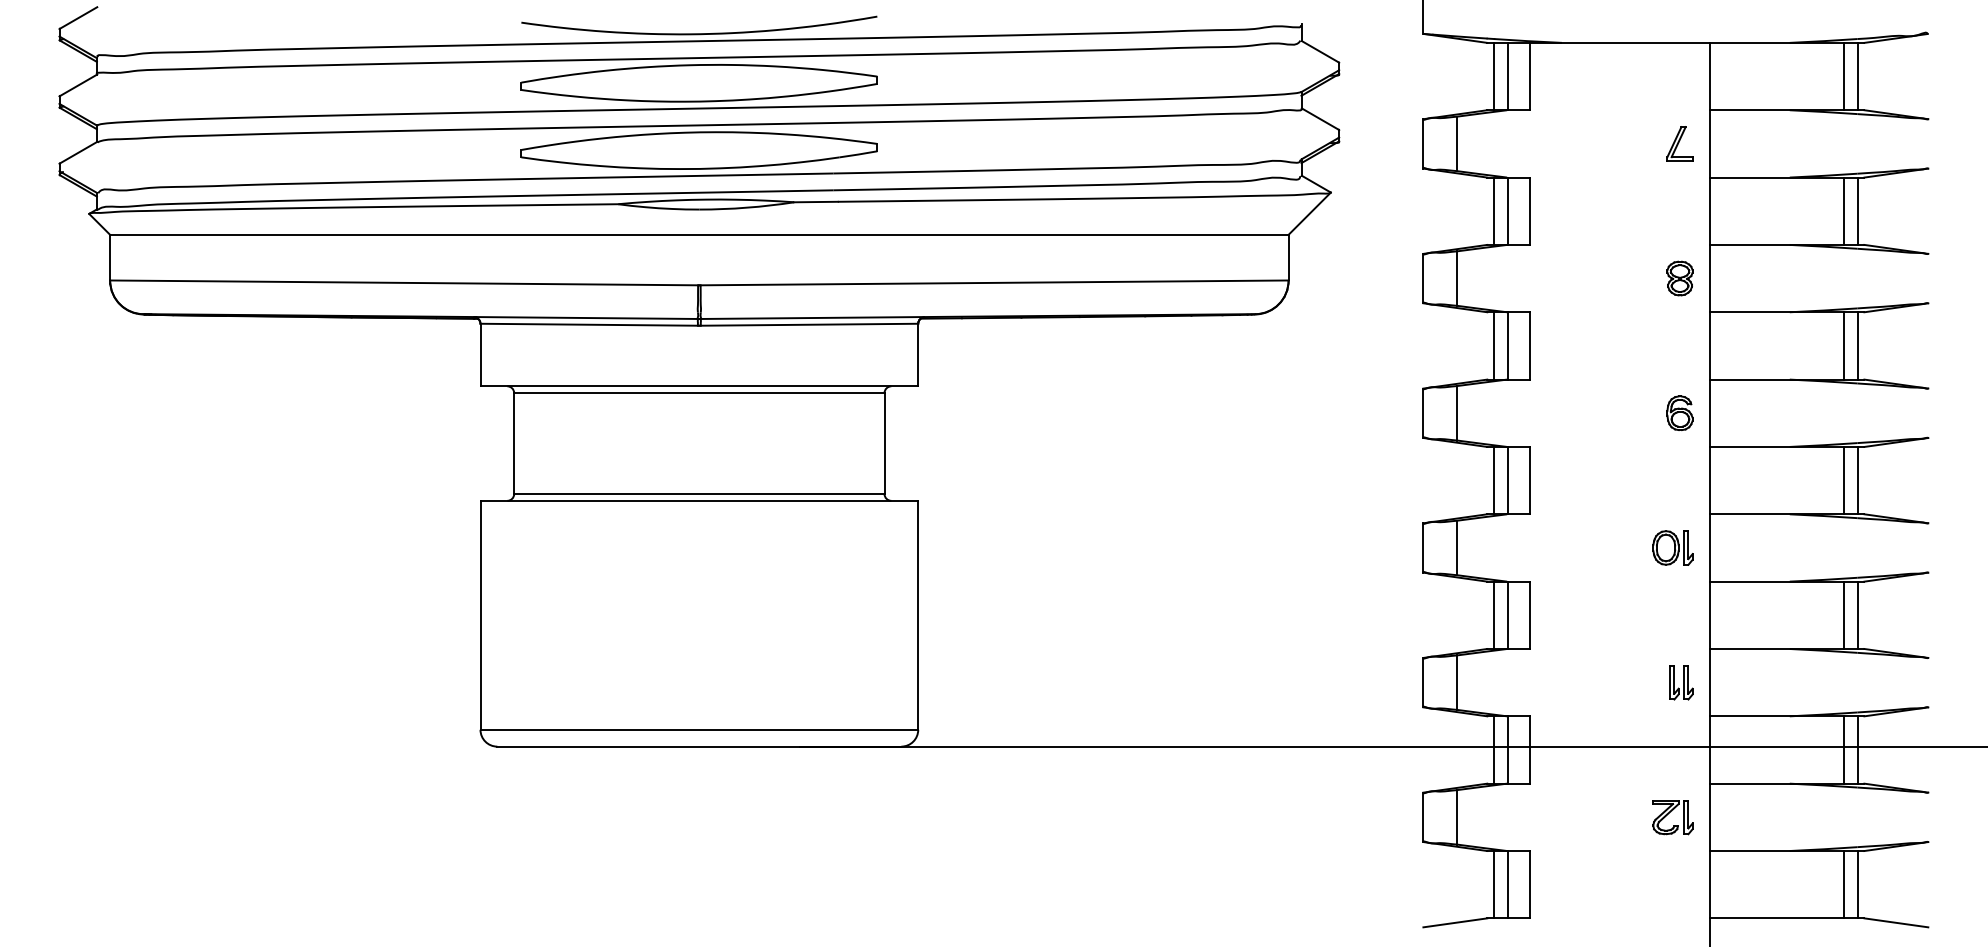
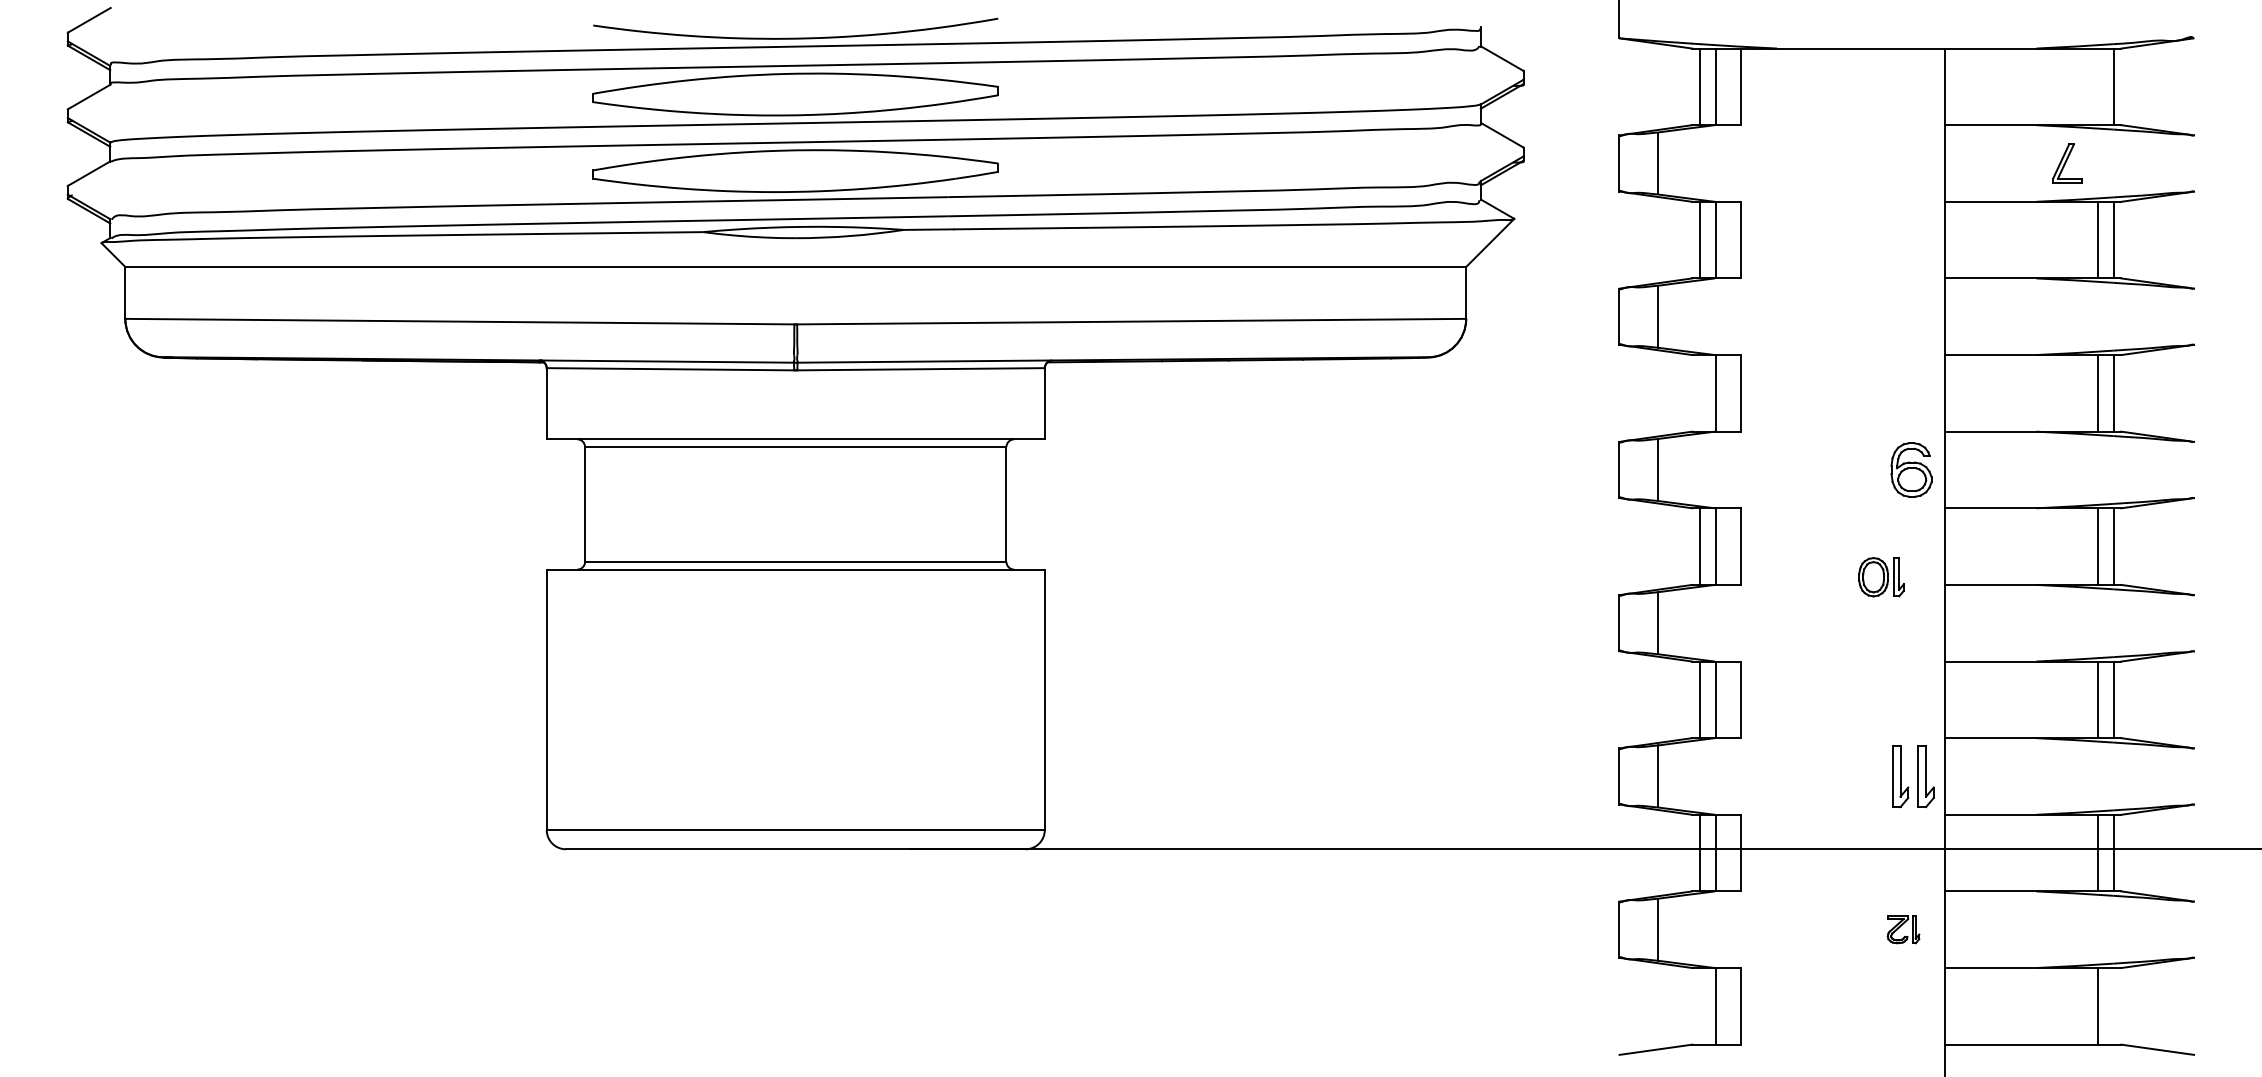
line: (1843, 76) -> (2097, 86), removed
part: (1679, 143) -> (2067, 163), moved
part: (1679, 278) -> (1911, 316), removed
line: (1493, 346) -> (1699, 393), removed
part: (1679, 412) -> (1911, 469), size x1.4
part: (1672, 548) -> (1881, 577), moved
part: (1680, 682) -> (1912, 776), size x1.6
part: (1672, 817) -> (1903, 929), size x0.7
line: (1493, 884) -> (1699, 1006), removed
line: (1857, 884) -> (2113, 1006), removed

